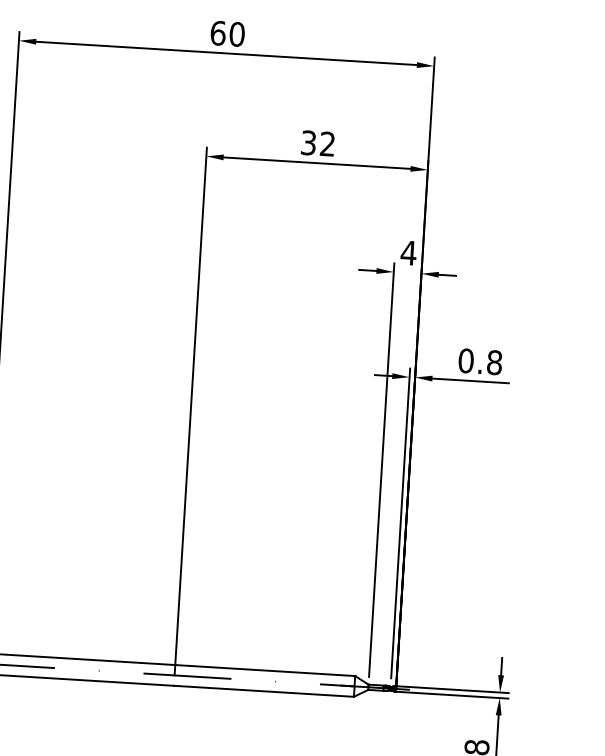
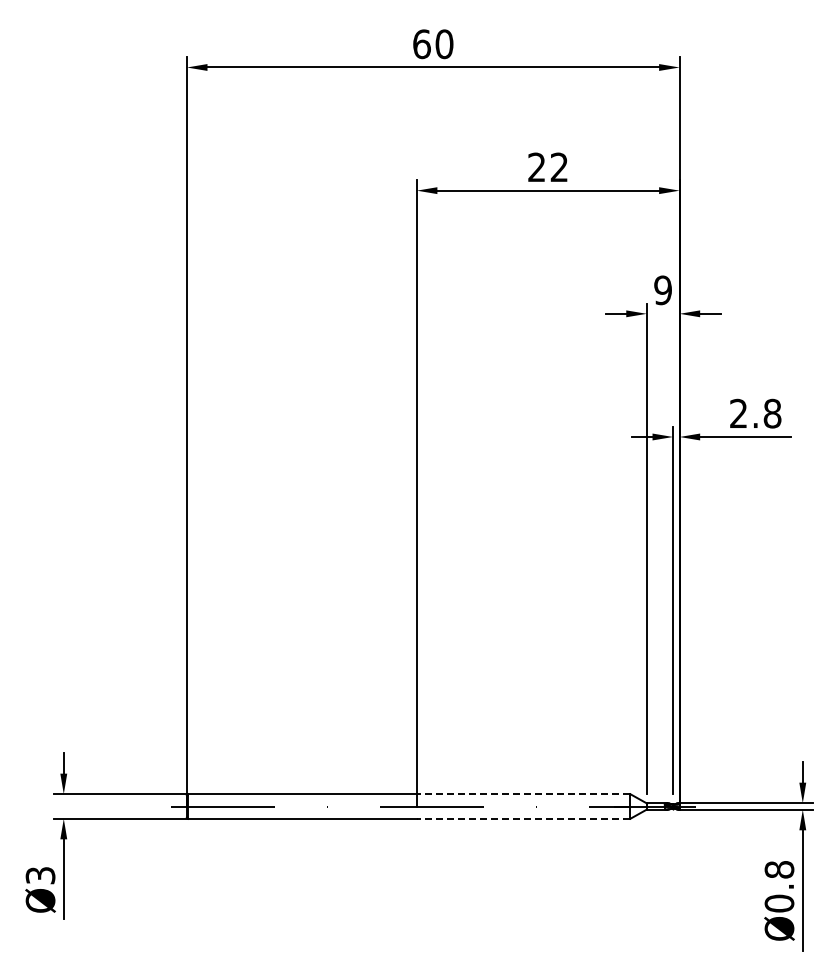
text: (308, 143) -> (536, 167), 32 -> 22
text: (408, 253) -> (662, 290), 4 -> 9
text: (465, 360) -> (738, 413), 0.8 -> 2.8
line: (265, 670) -> (523, 794), solid -> dashed
line: (263, 691) -> (523, 818), solid -> dashed

